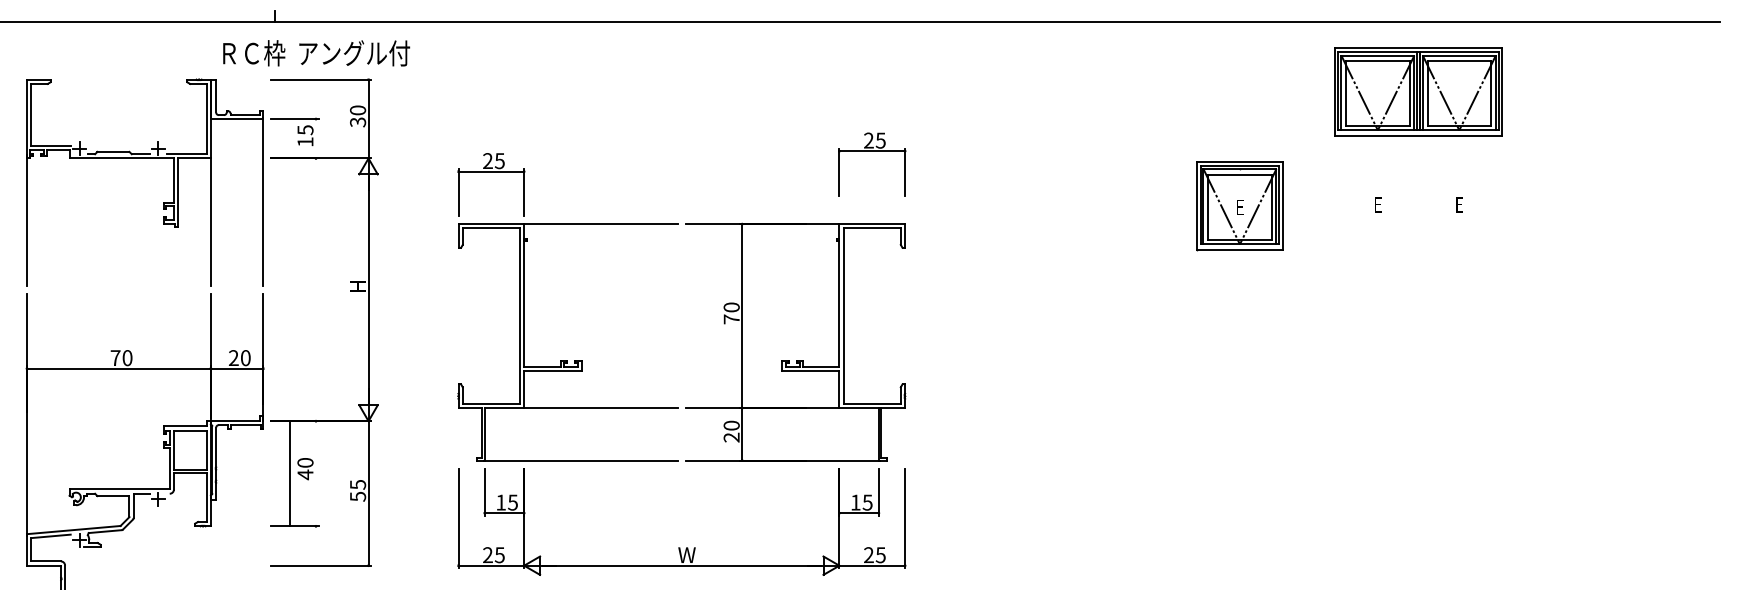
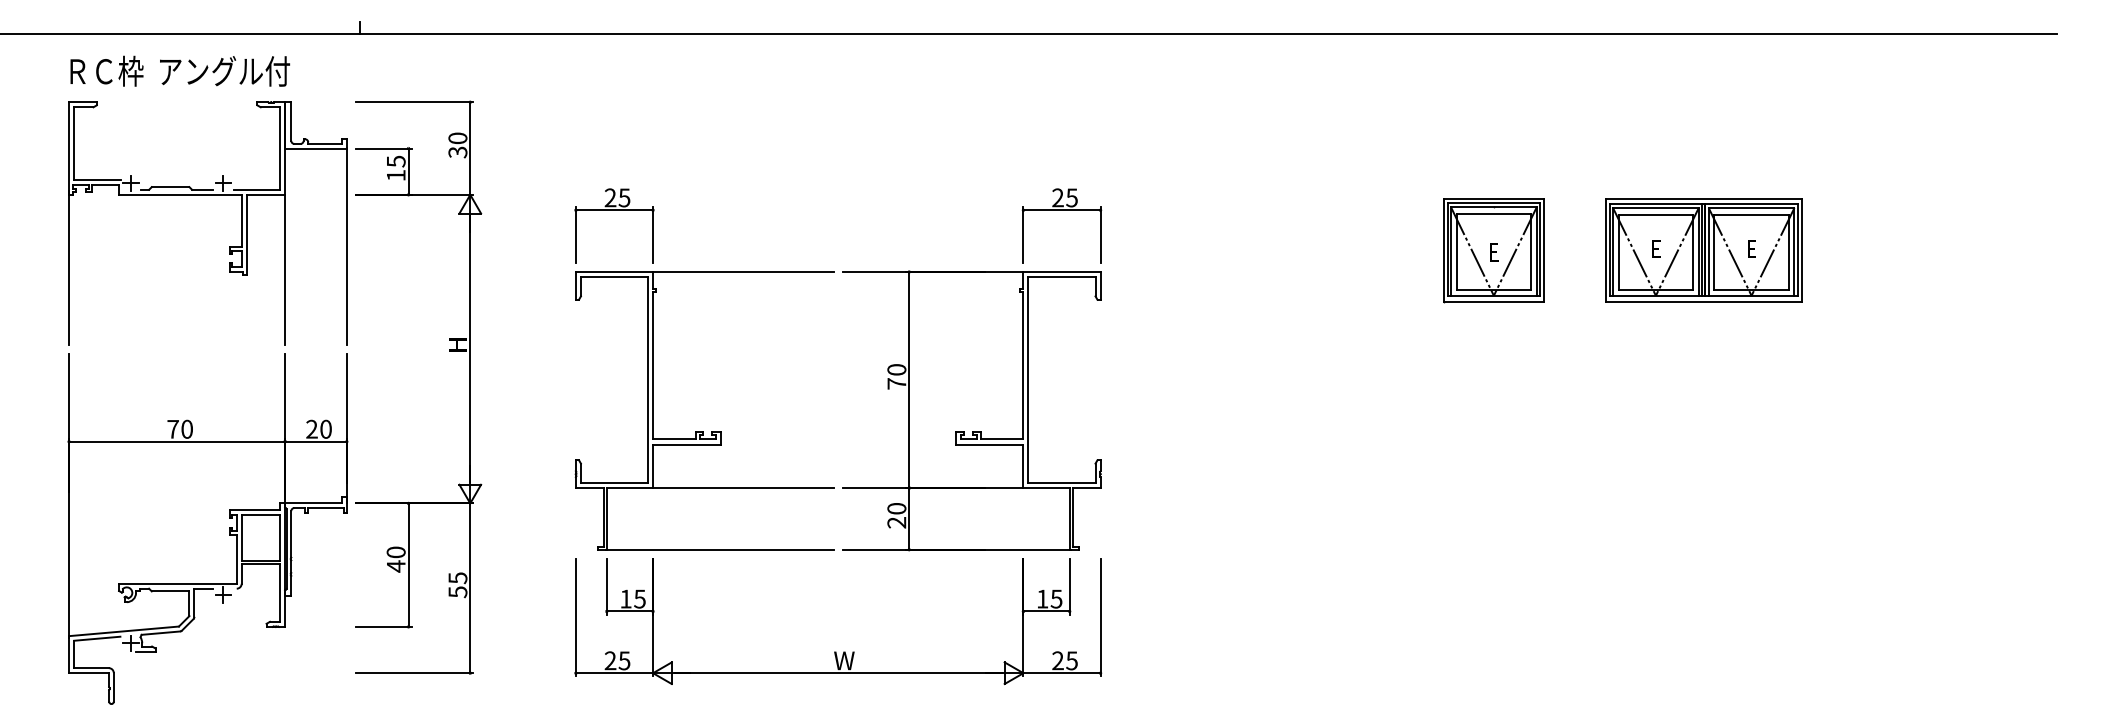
text: (316, 52) -> (180, 70), moved
part: (1418, 91) -> (1703, 250), moved
line: (315, 138) -> (408, 171), added
part: (871, 151) -> (1061, 210), moved
line: (289, 473) -> (408, 564), moved

